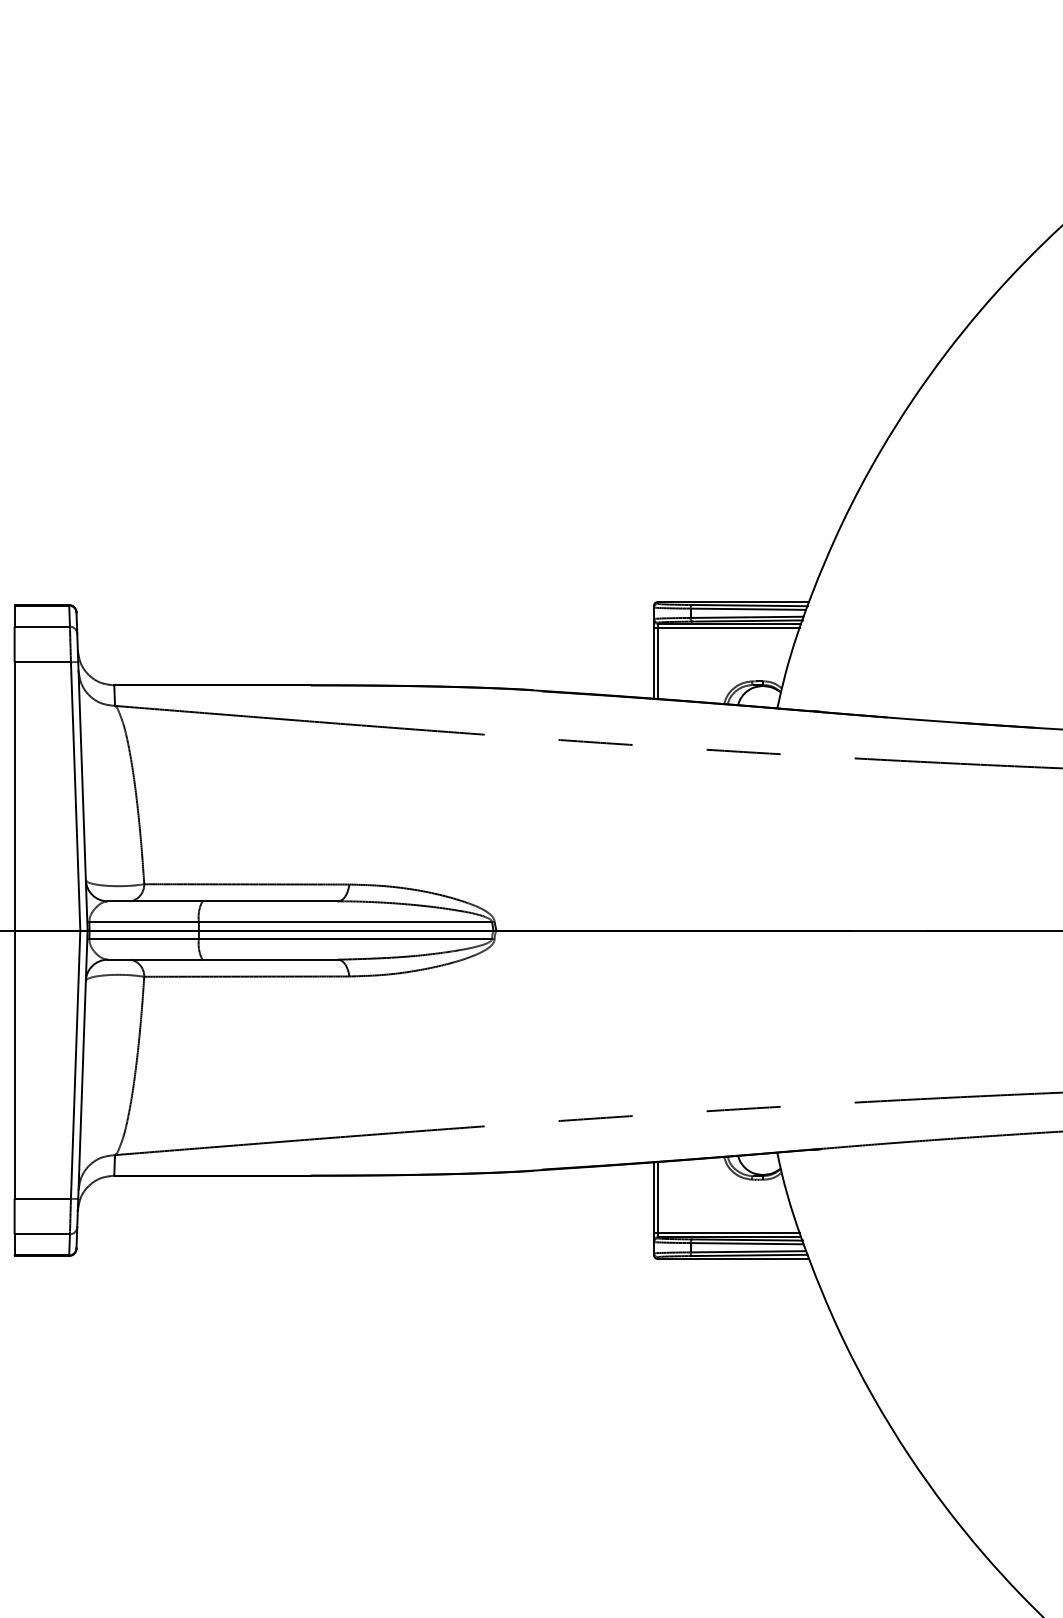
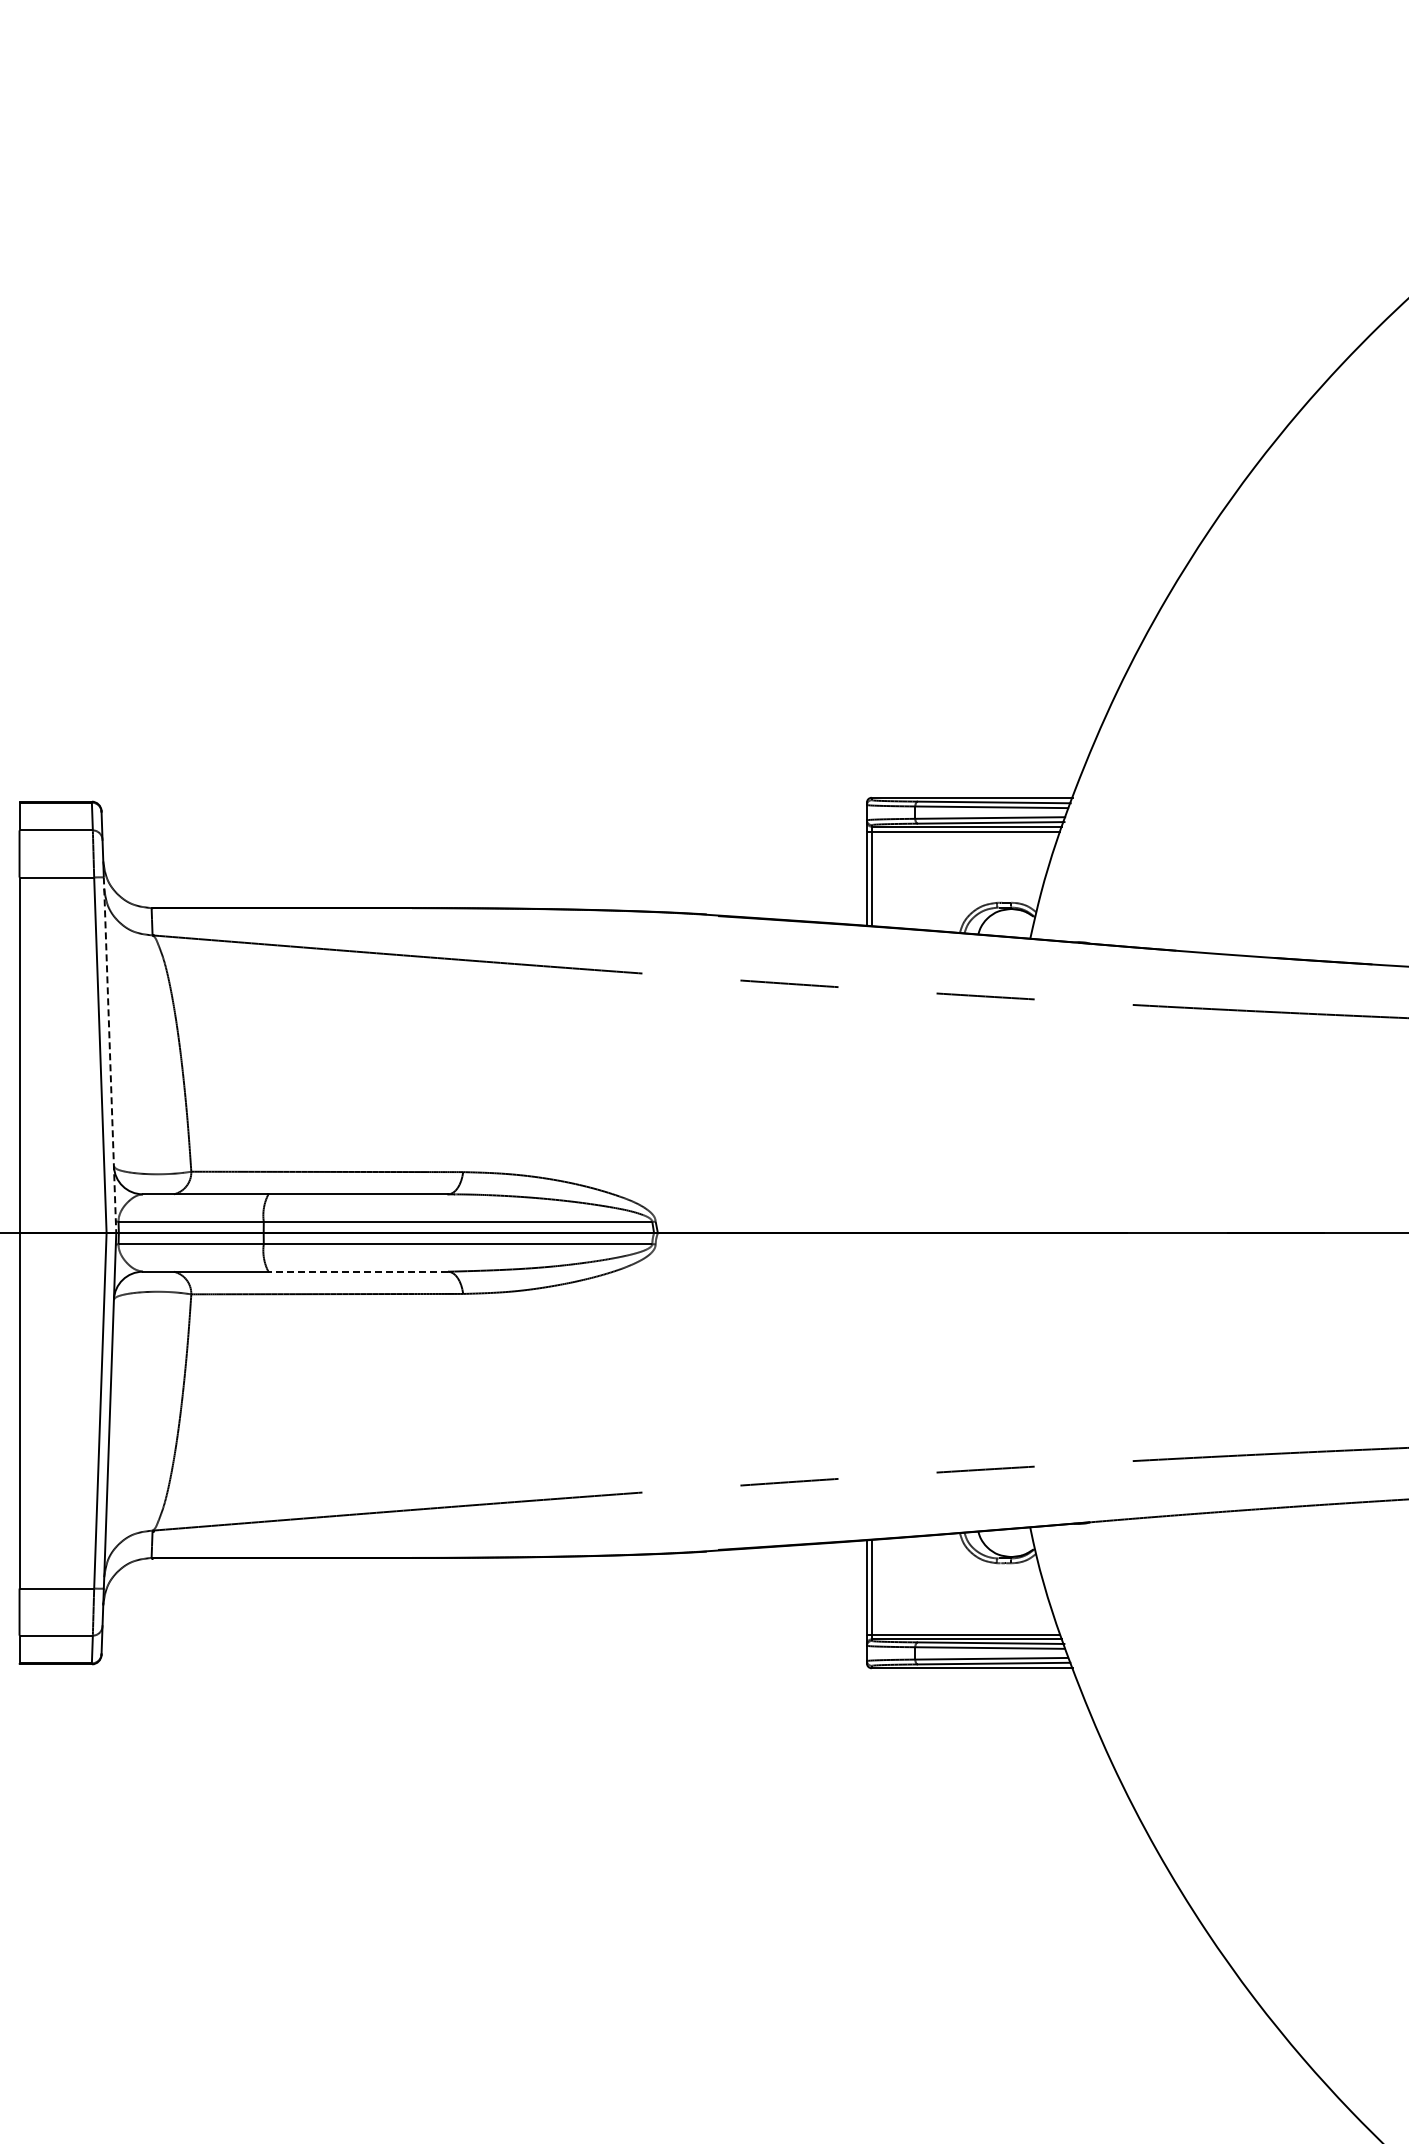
line: (83, 796) -> (110, 1055), solid -> dashed
line: (270, 959) -> (358, 1271), solid -> dashed

